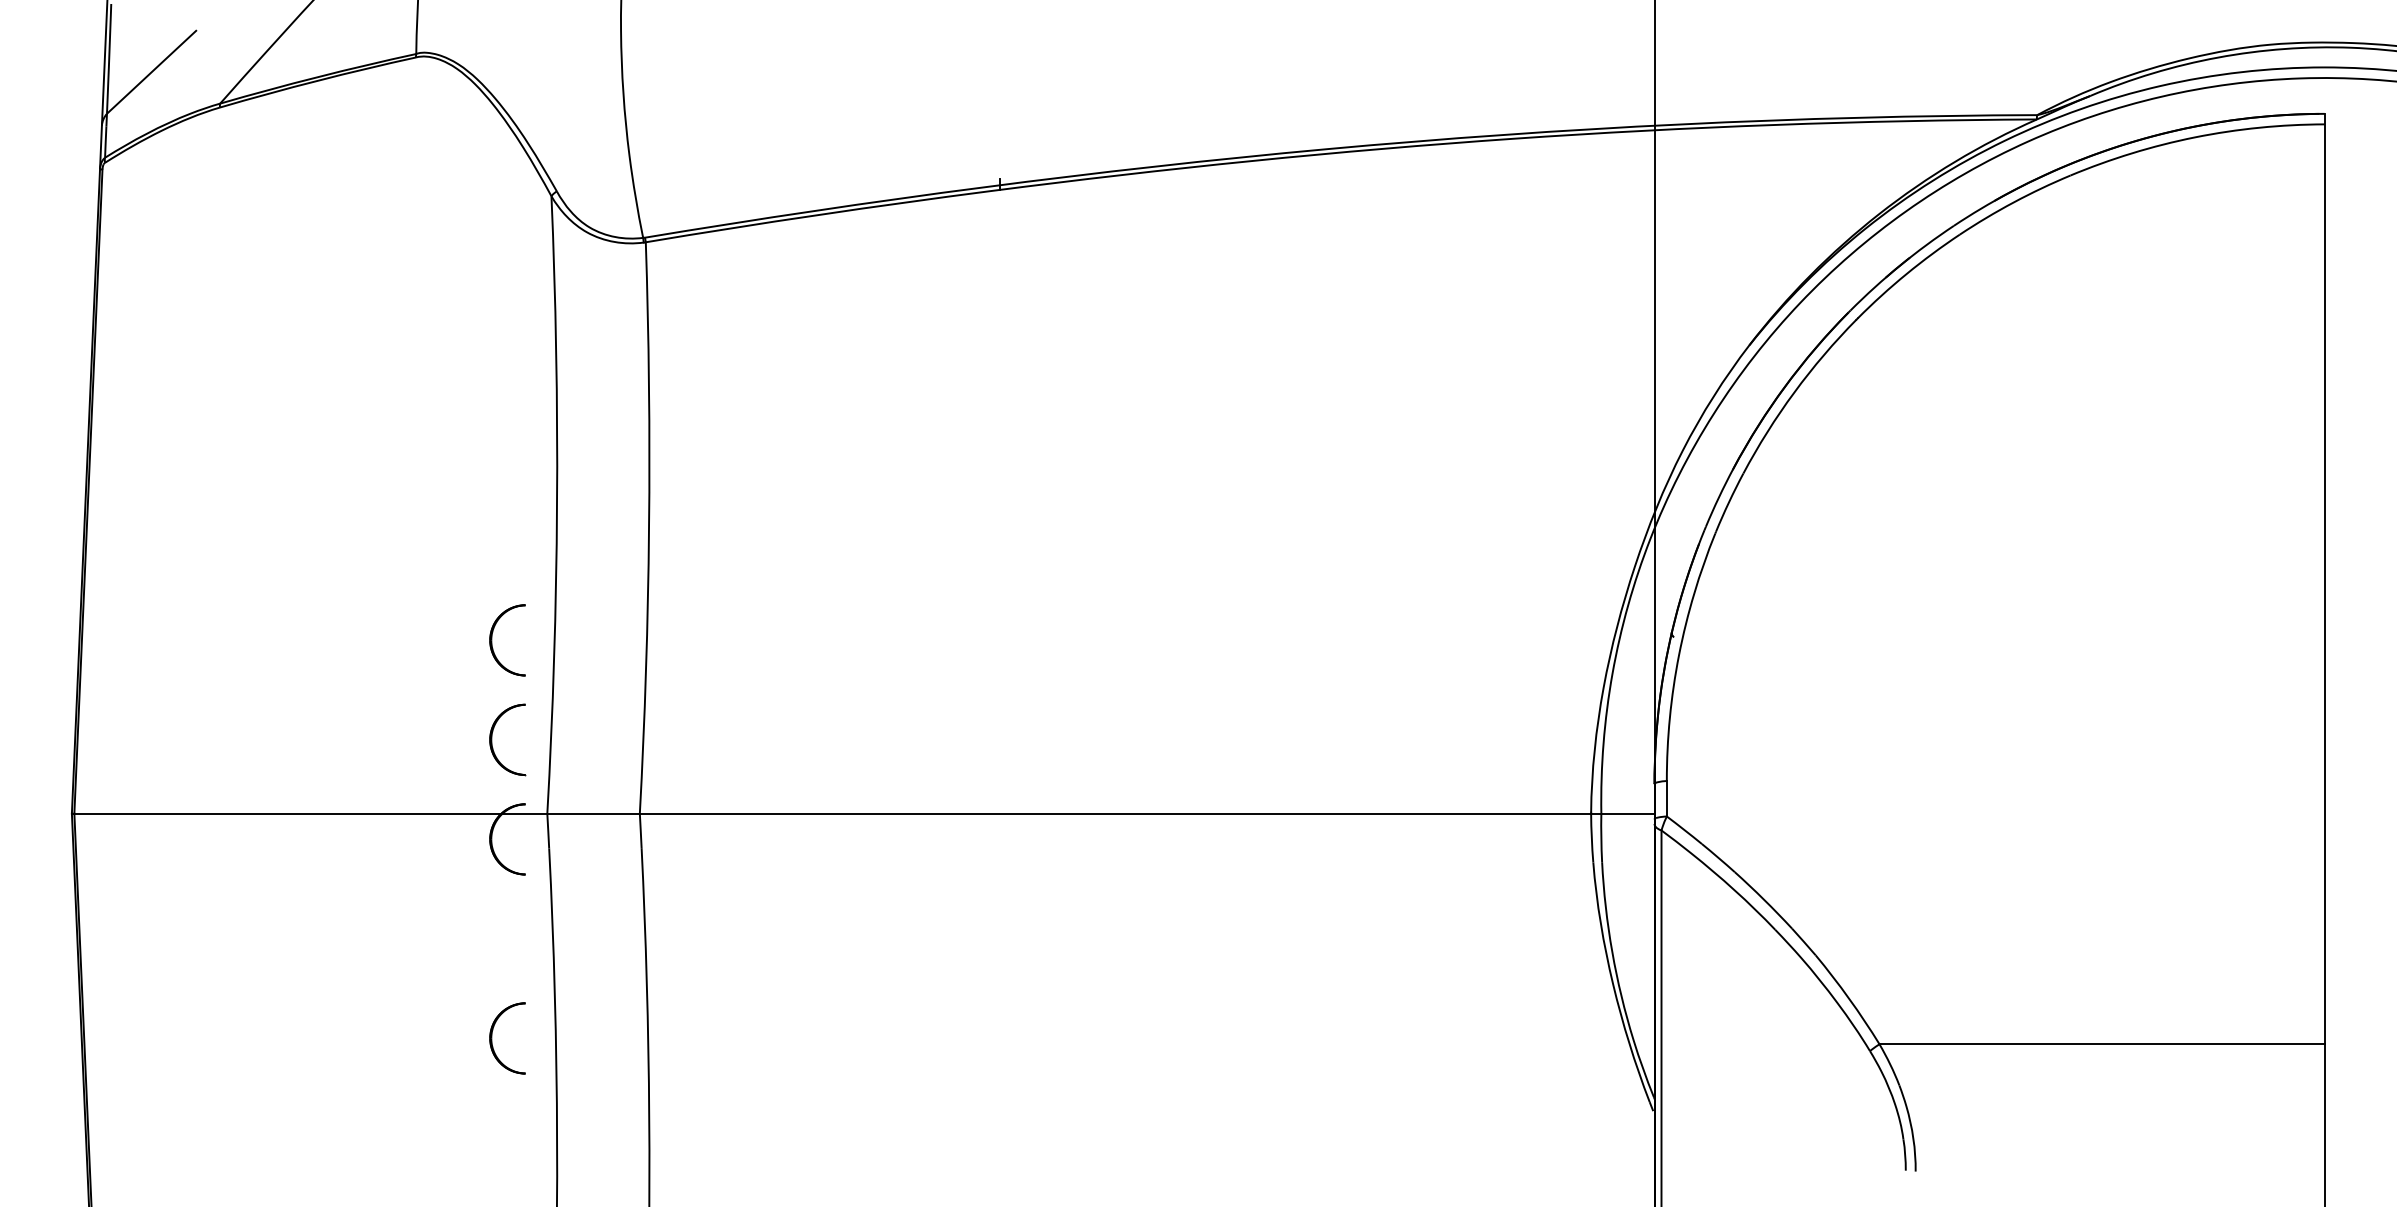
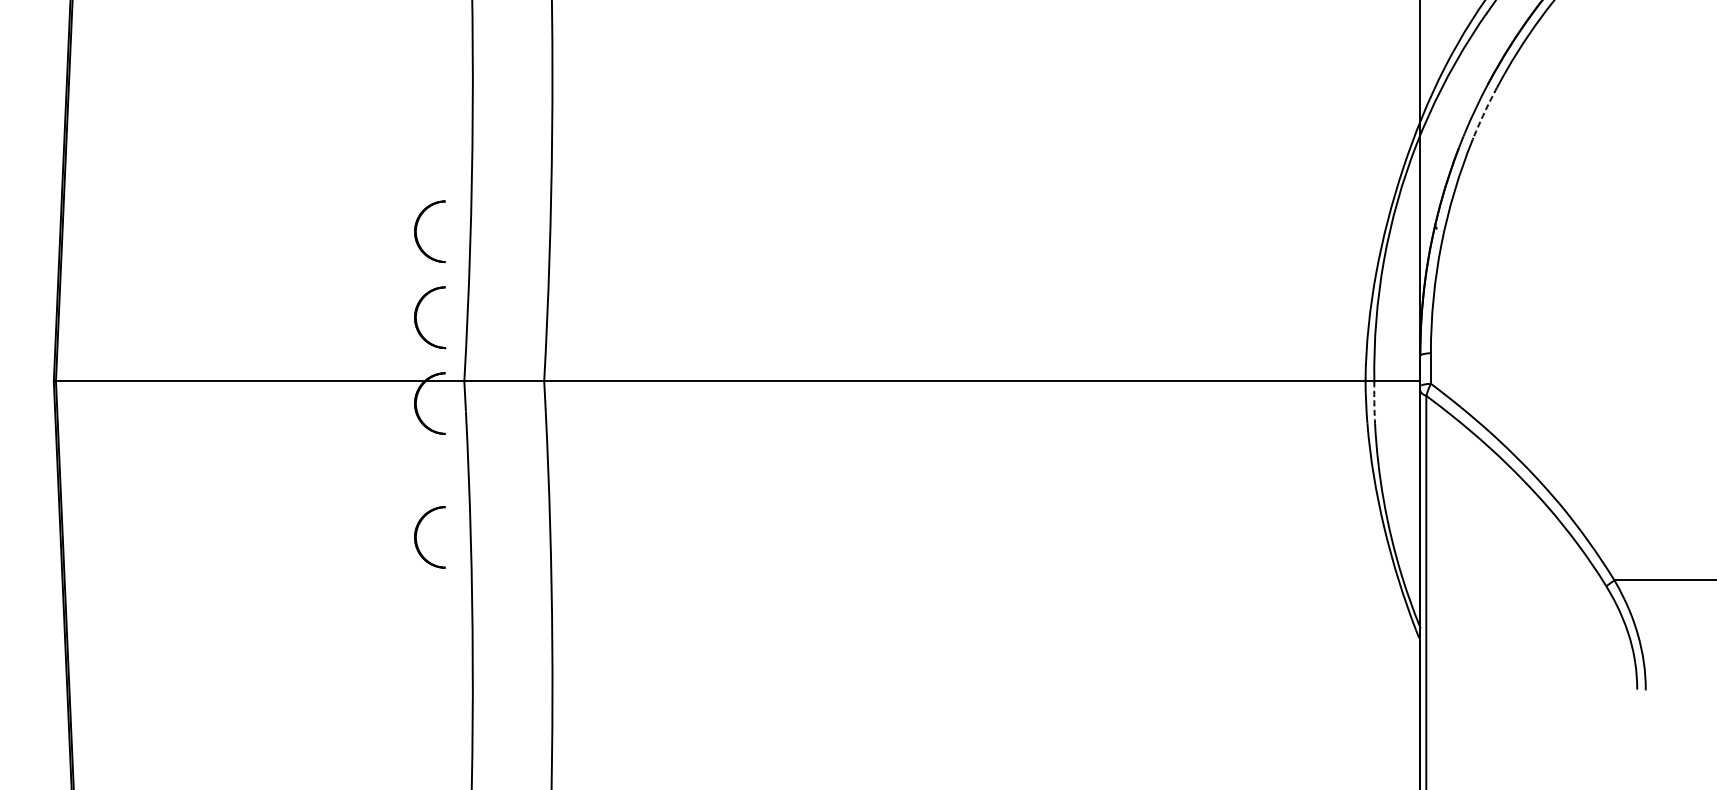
arc: (1729, 502) -> (1485, 112), solid -> dashed
arc: (1601, 837) -> (1374, 401), solid -> dashed
part: (492, 1038) -> (416, 537), moved

